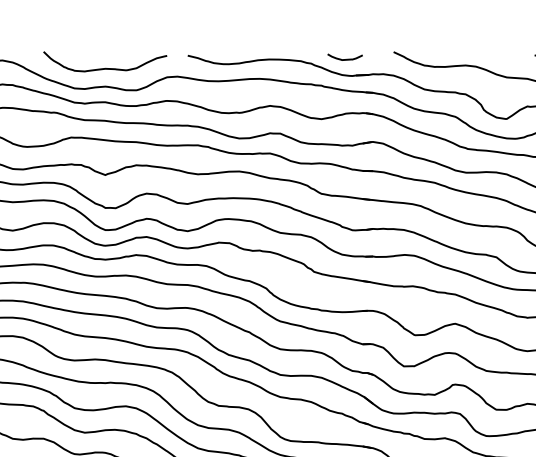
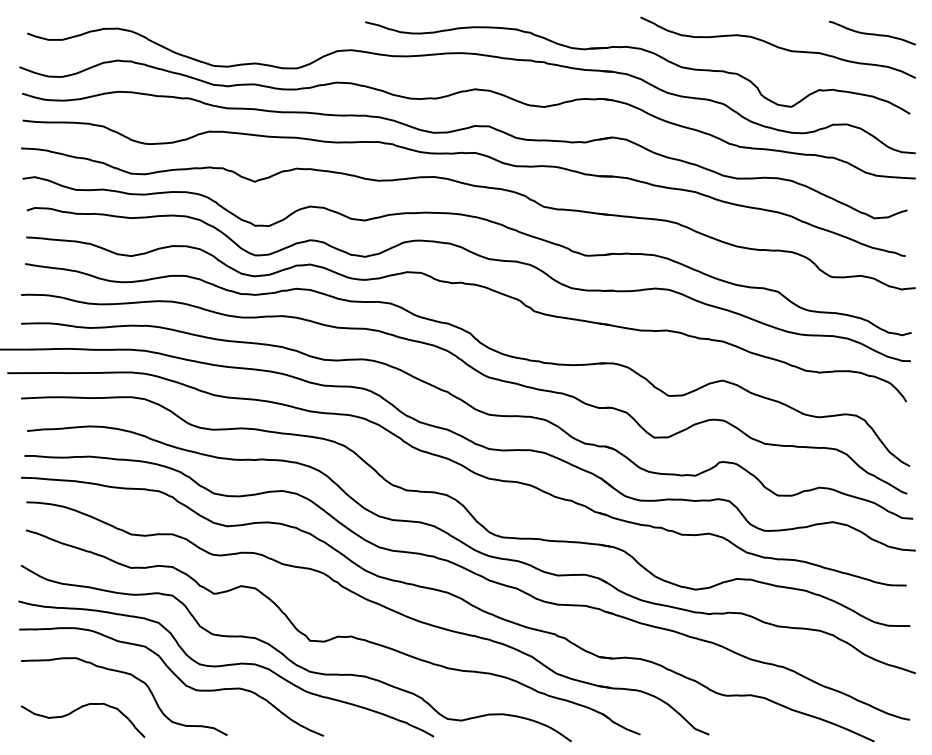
curve: (345, 58) -> (575, 26), removed
curve: (105, 67) -> (254, 38), removed

